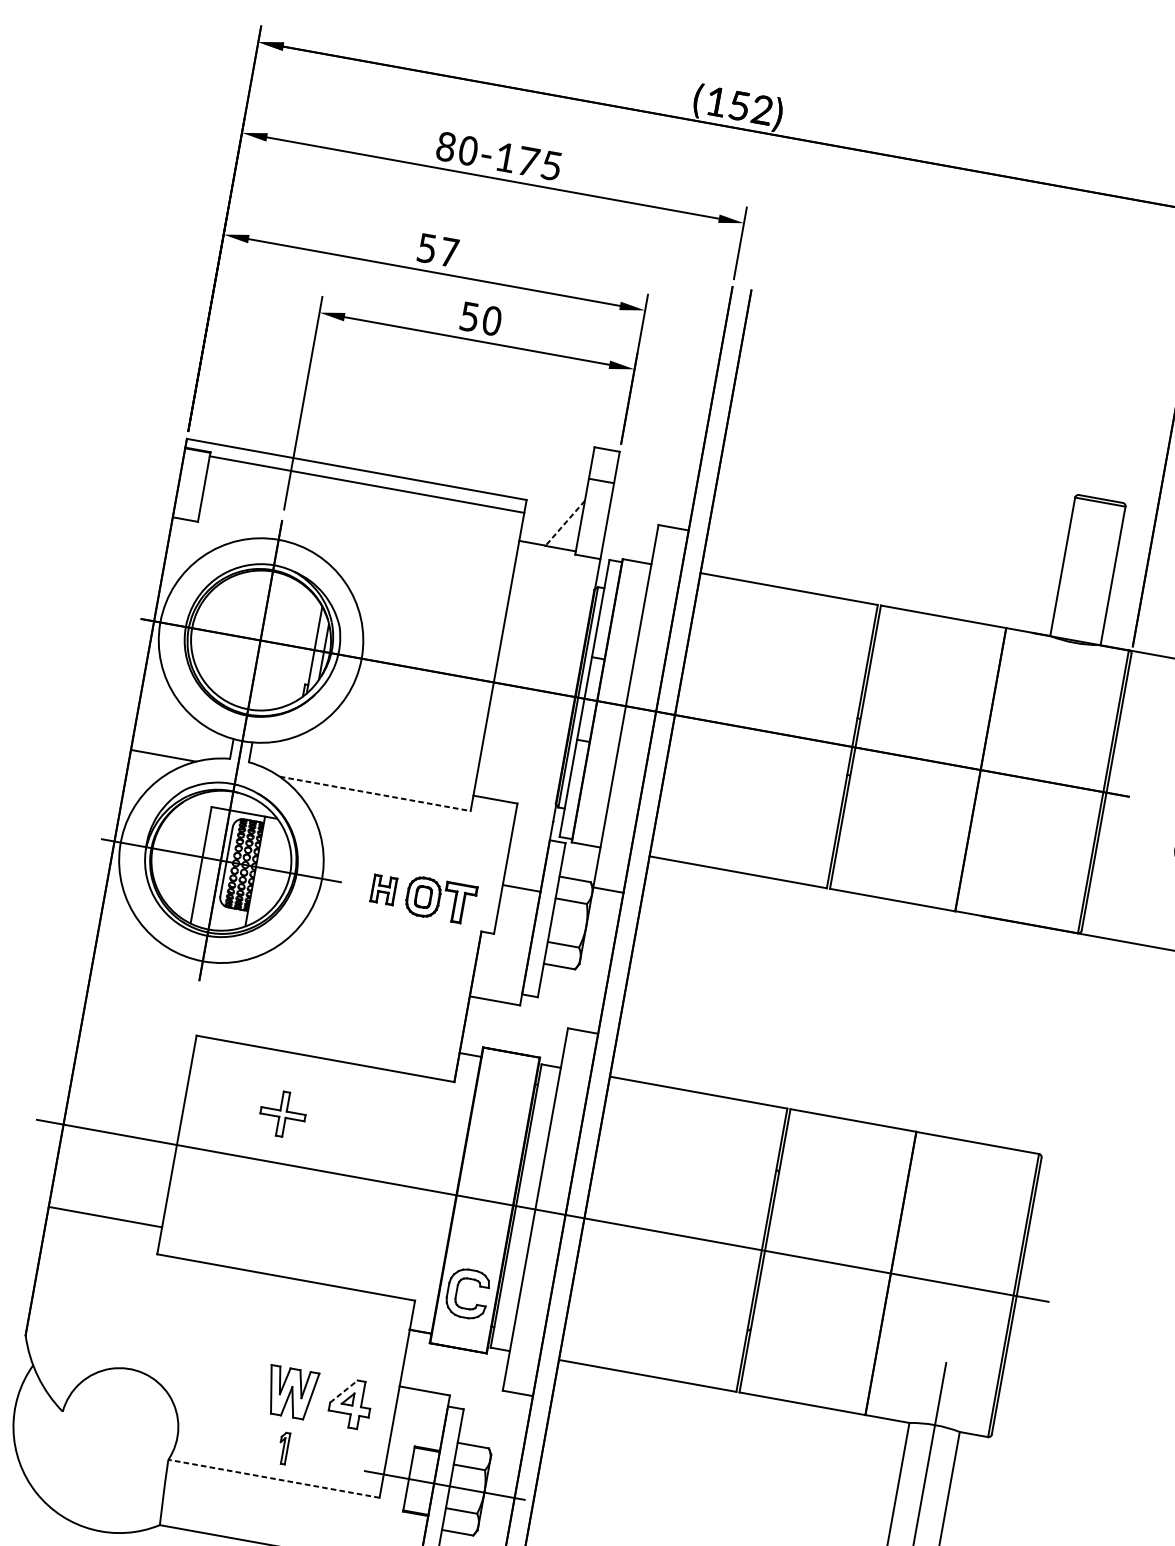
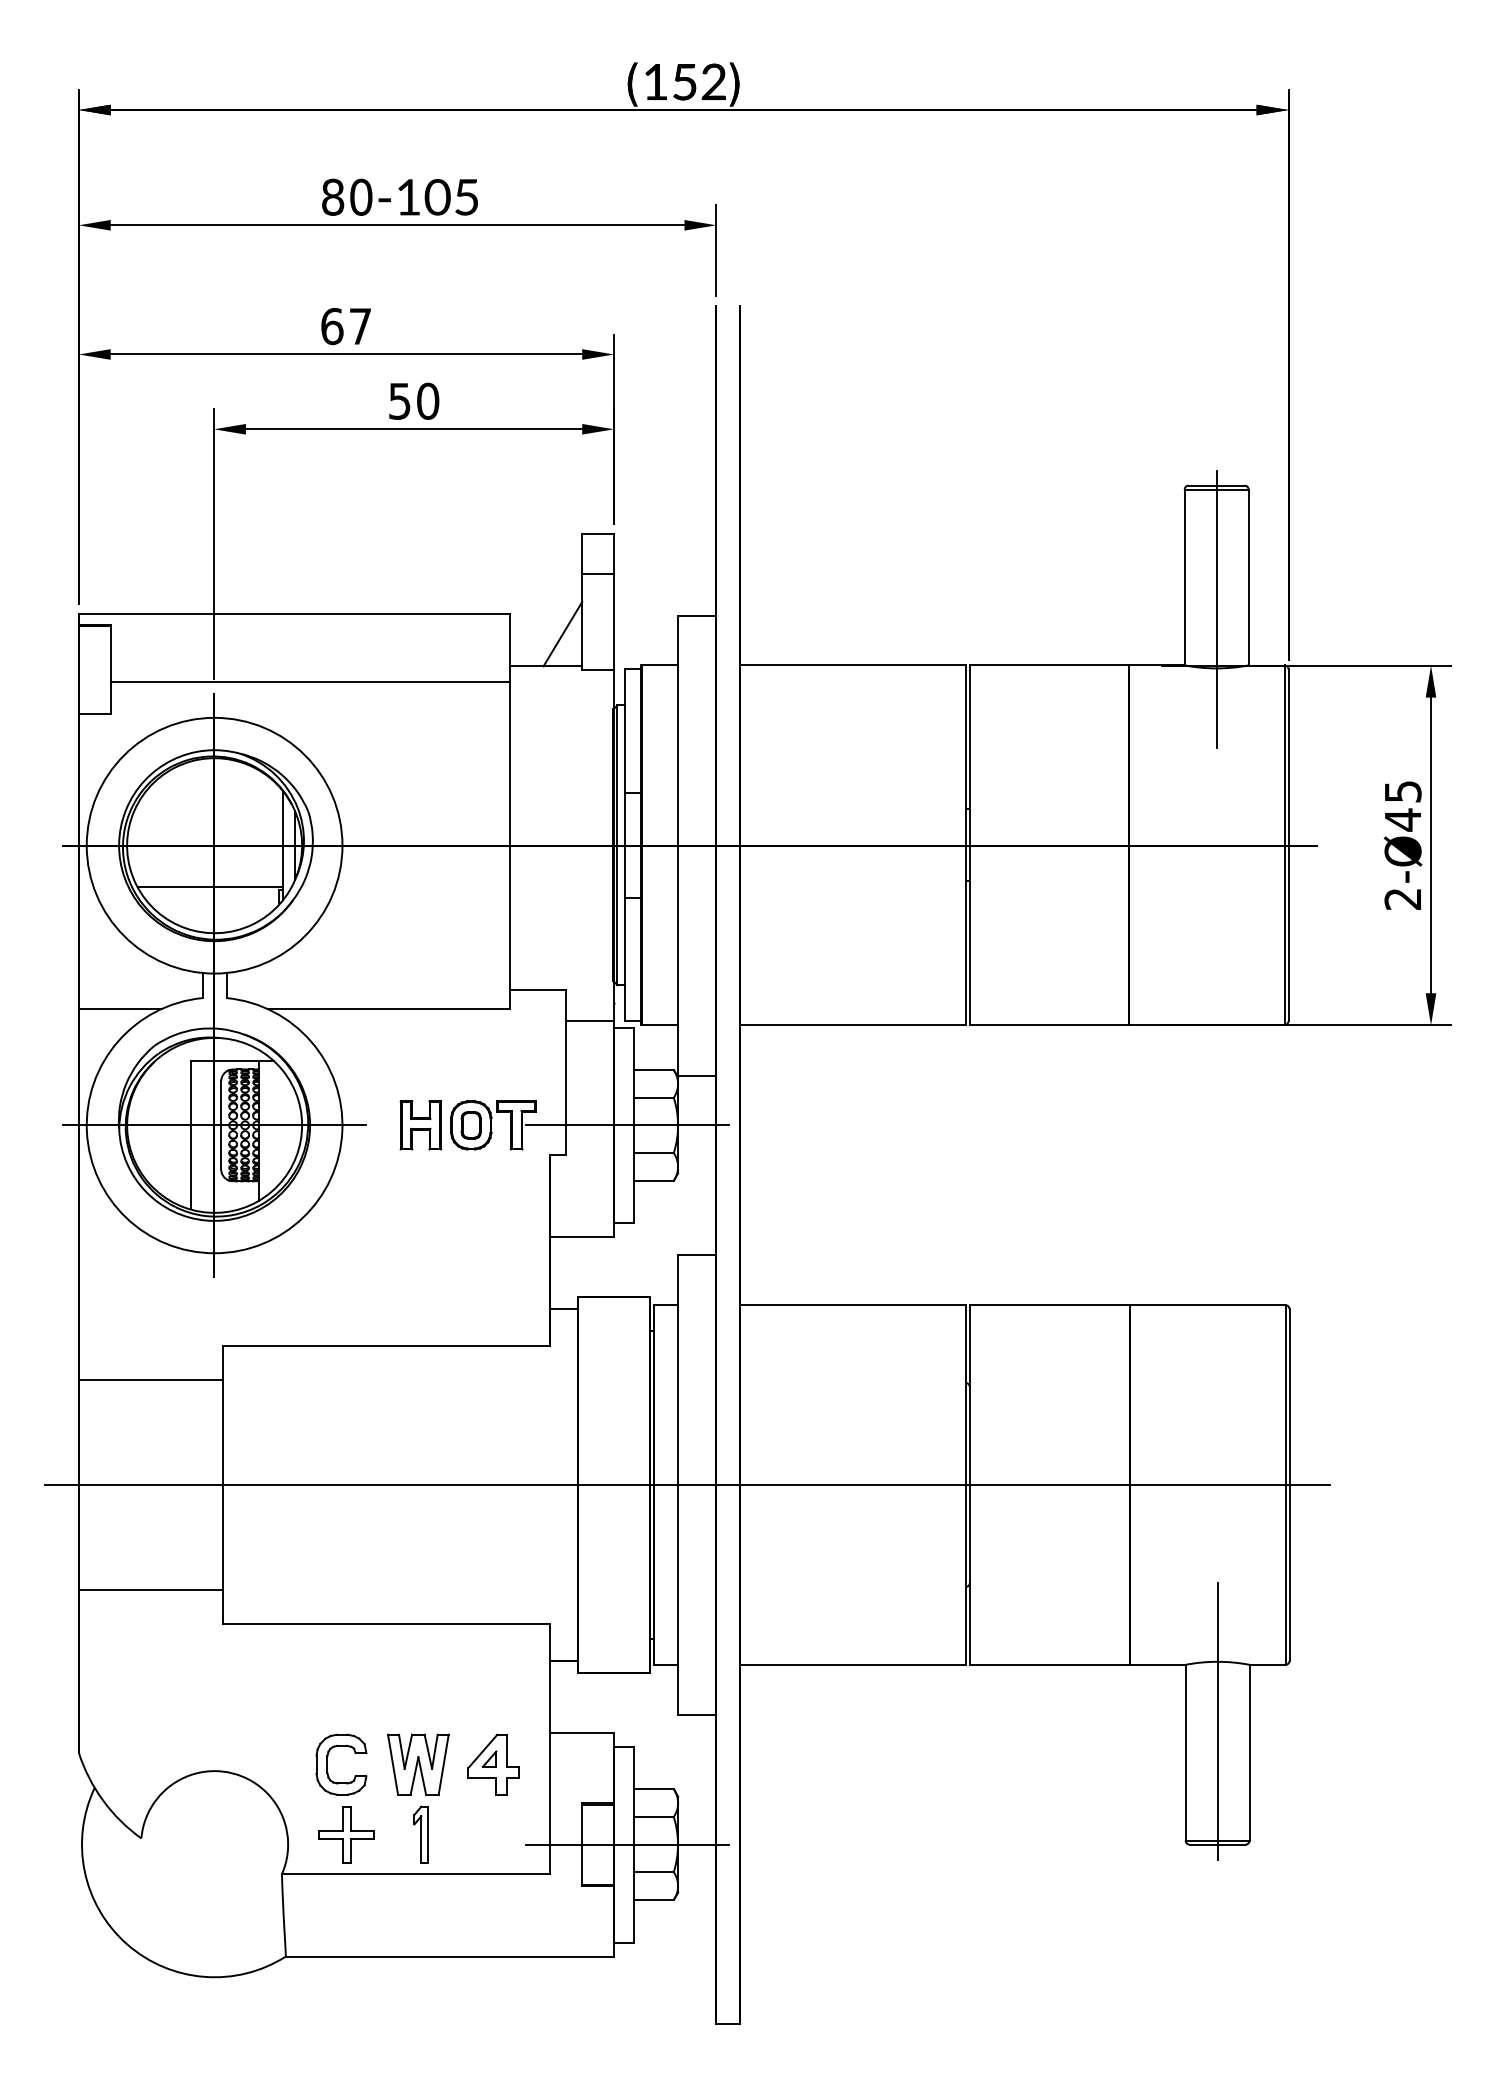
text: (528, 161) -> (437, 197), -175 -> -105
text: (427, 248) -> (332, 326), 57 -> 67
line: (367, 484) -> (310, 682), moved
line: (564, 523) -> (562, 634), dashed -> solid
line: (1083, 596) -> (1216, 609), added
line: (251, 672) -> (209, 887), added
line: (375, 794) -> (389, 1009), dashed -> solid
line: (522, 888) -> (590, 1020), moved
part: (383, 889) -> (420, 1125), size x1.43
line: (546, 919) -> (627, 1125), added
line: (134, 1052) -> (150, 1380), added
part: (283, 1114) -> (346, 1834), moved
part: (456, 1291) -> (327, 1764), moved
line: (344, 1391) -> (483, 1751), dashed -> solid
part: (283, 1448) -> (420, 1834), size x1.43
line: (273, 1478) -> (415, 1874), dashed -> solid

